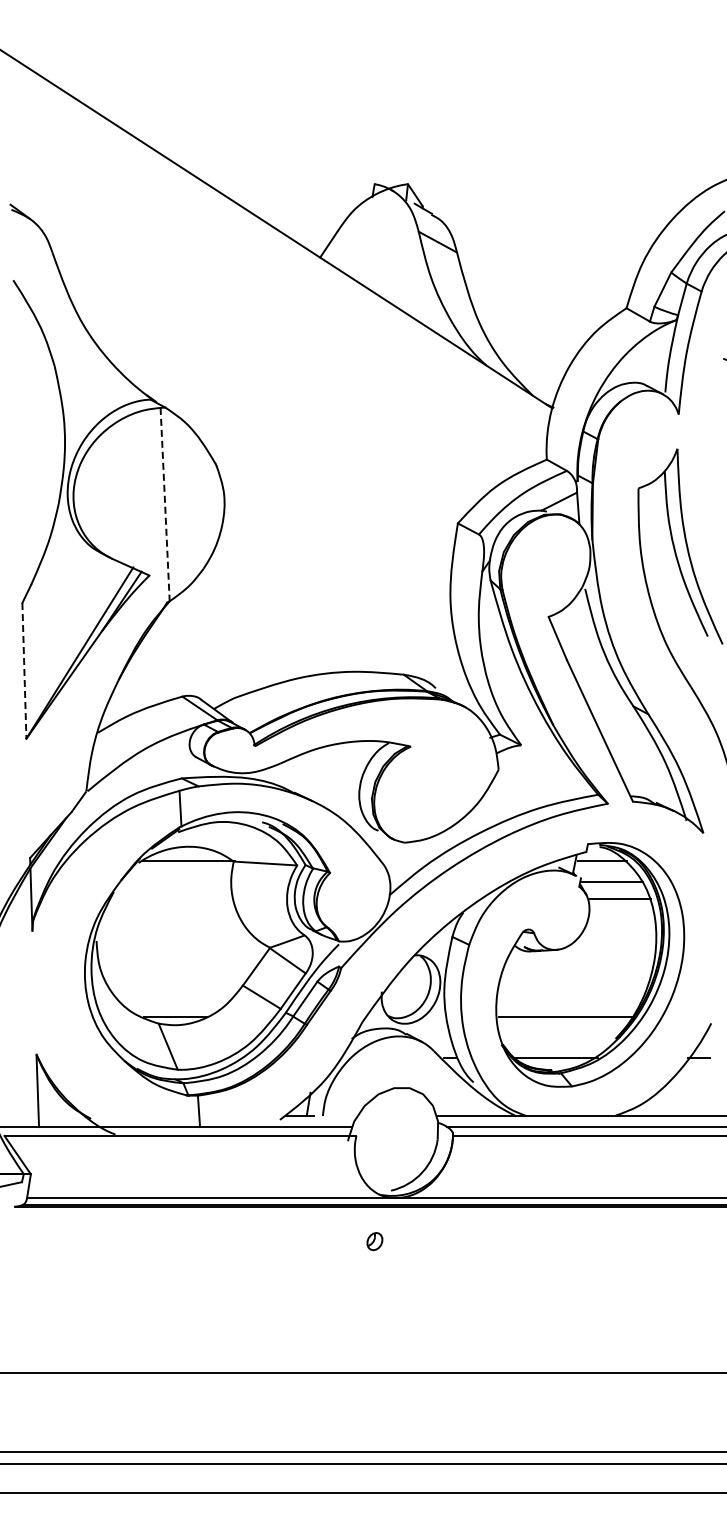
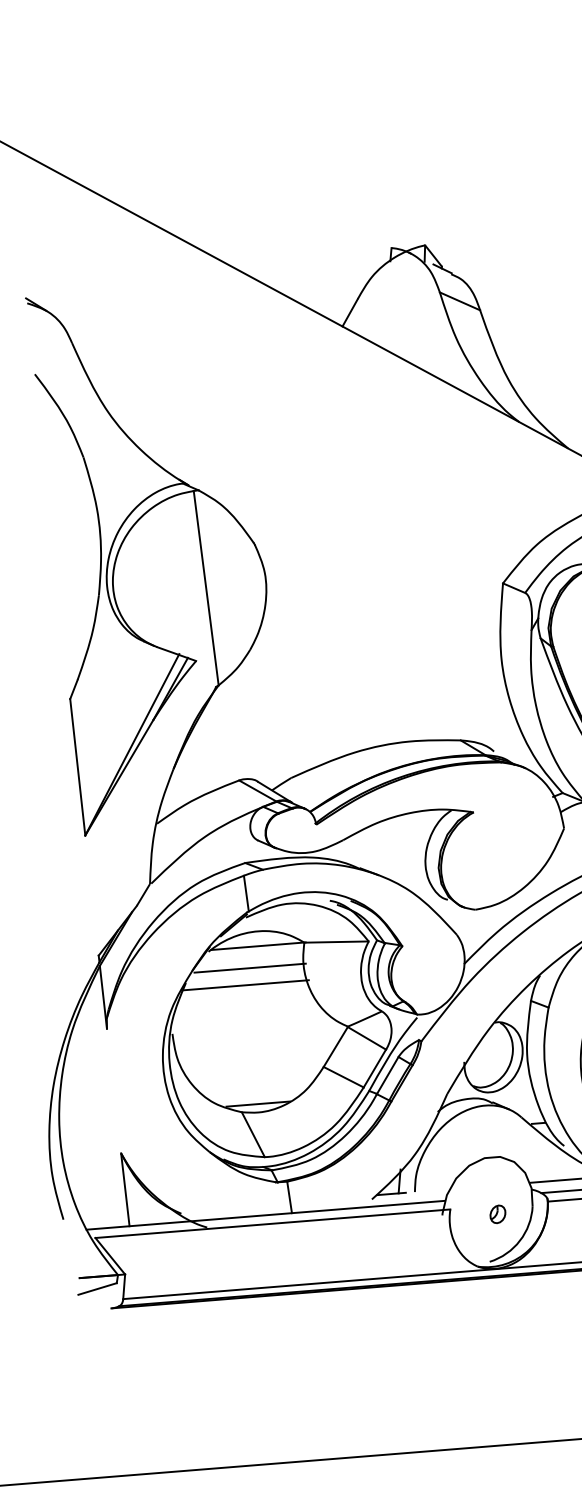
line: (165, 504) -> (206, 588), dashed -> solid
line: (24, 670) -> (77, 766), dashed -> solid
line: (178, 882) -> (250, 968), added
line: (172, 898) -> (245, 984), added
part: (374, 1241) -> (497, 1214), moved

